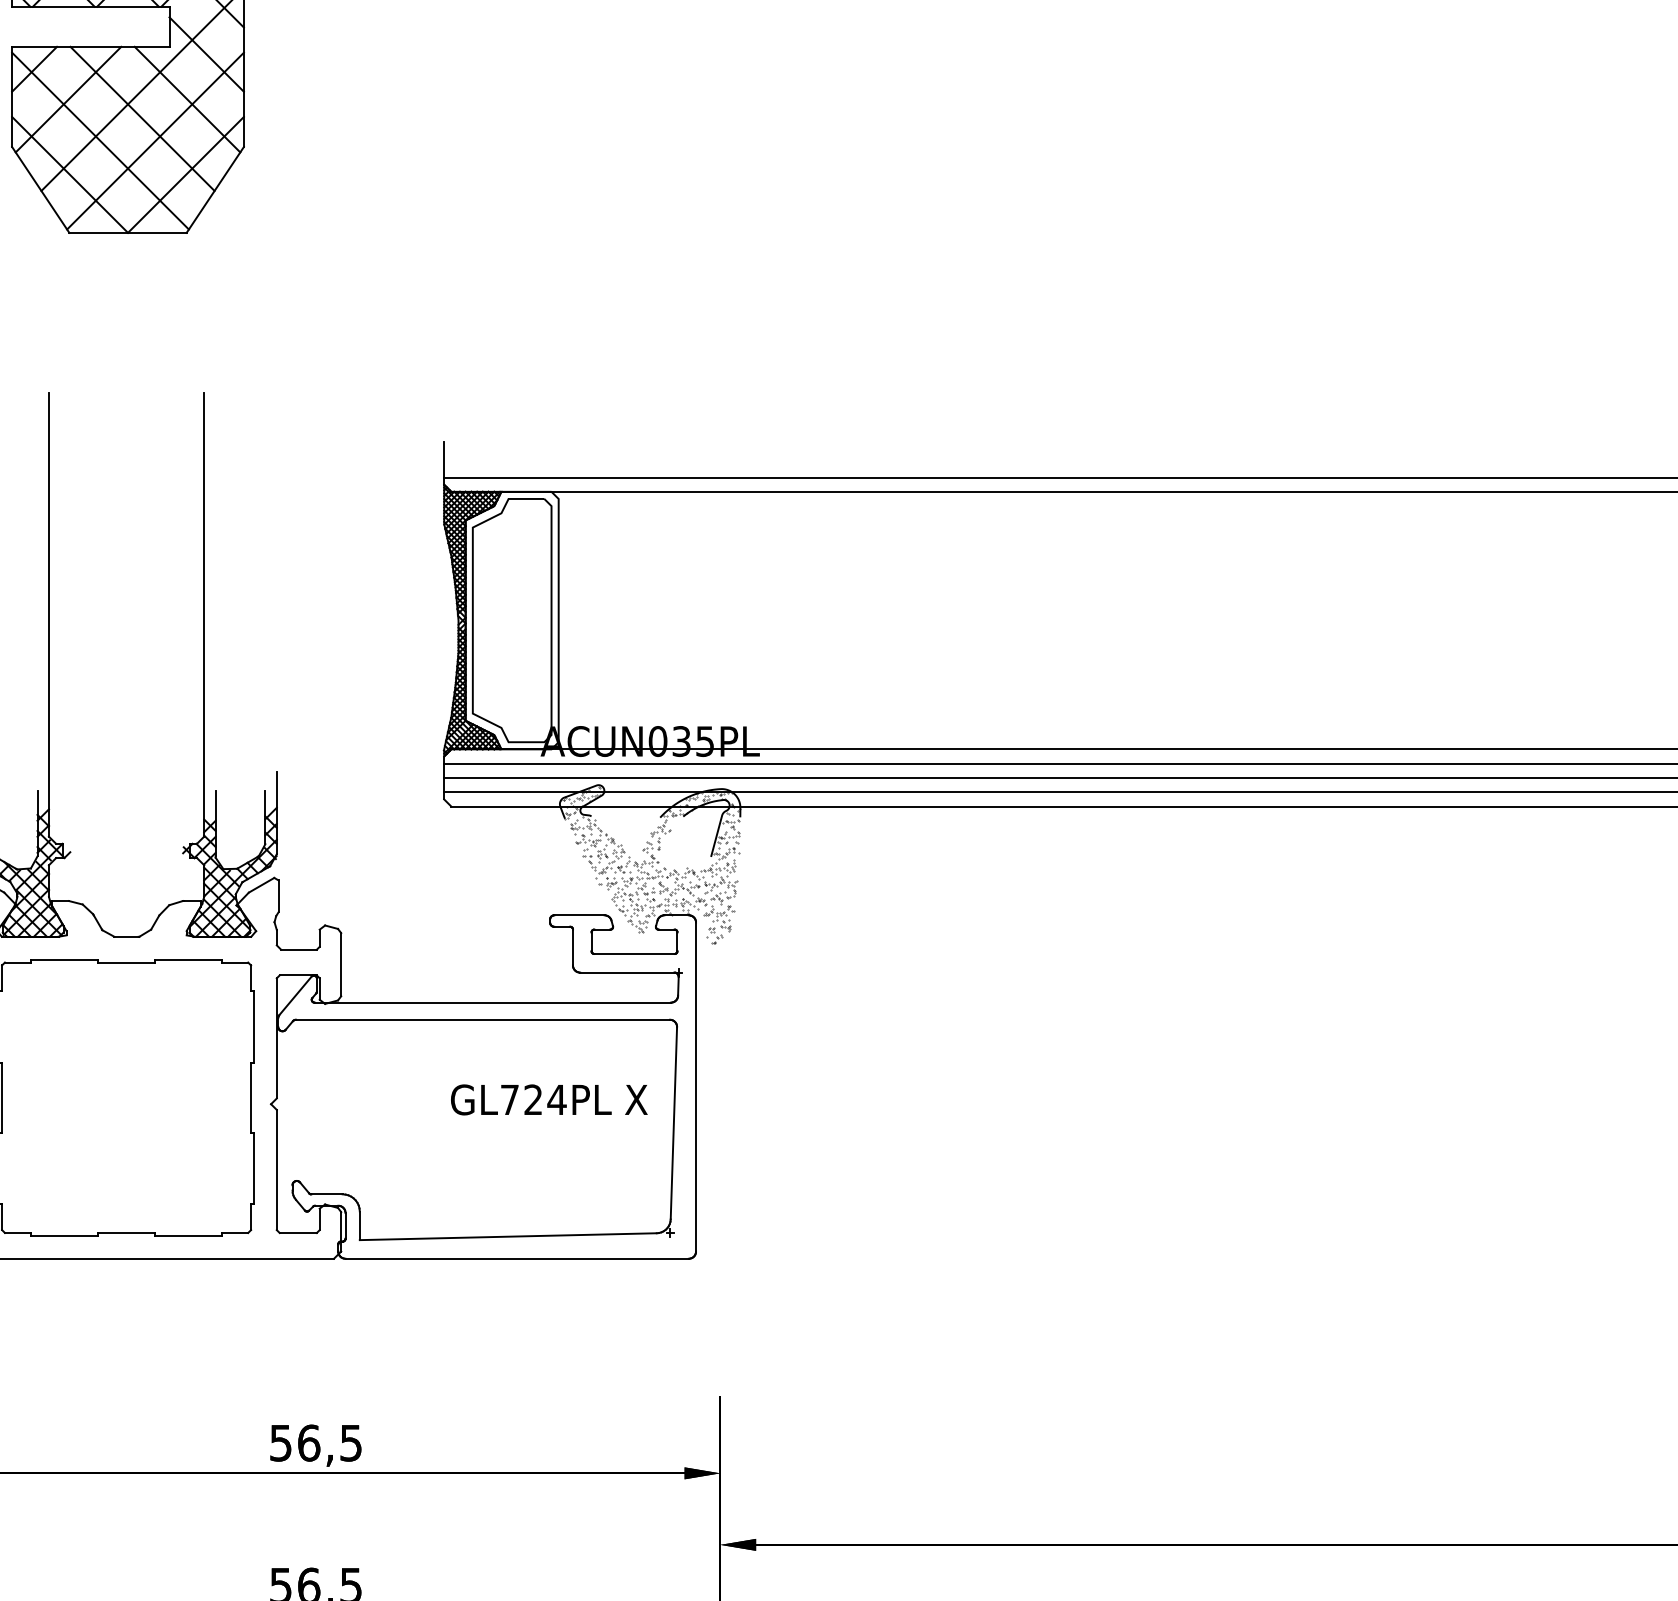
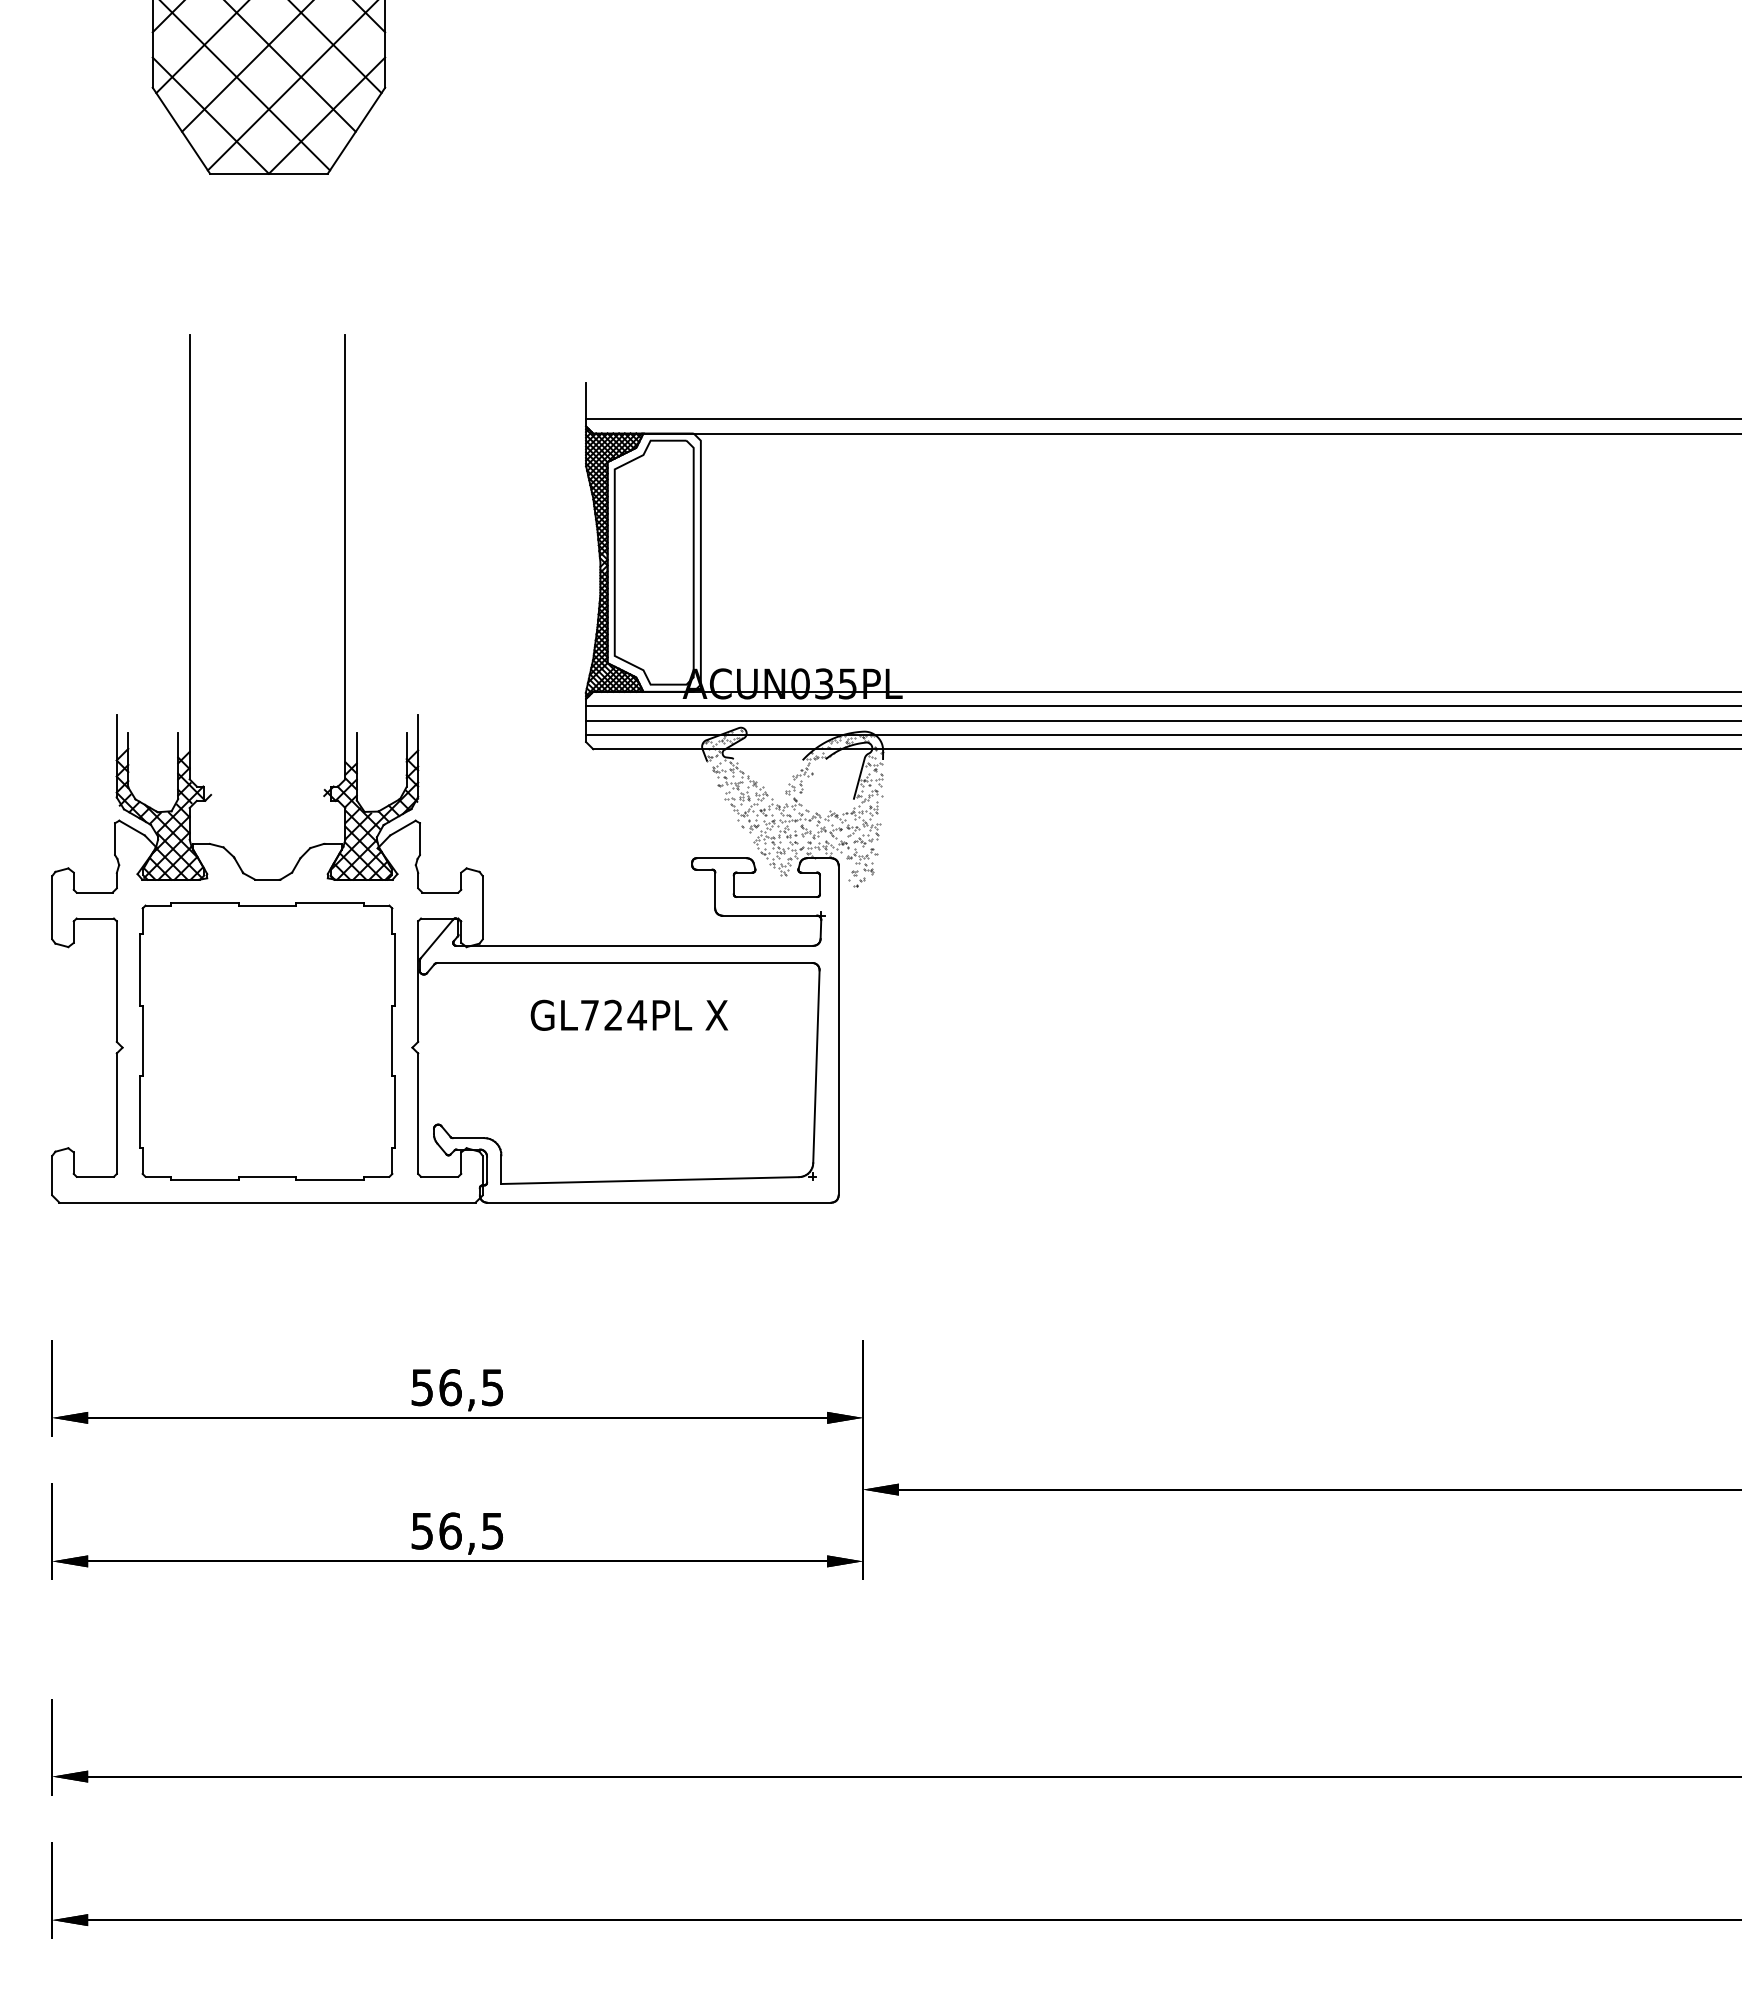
text: (549, 1099) -> (629, 1014), moved

